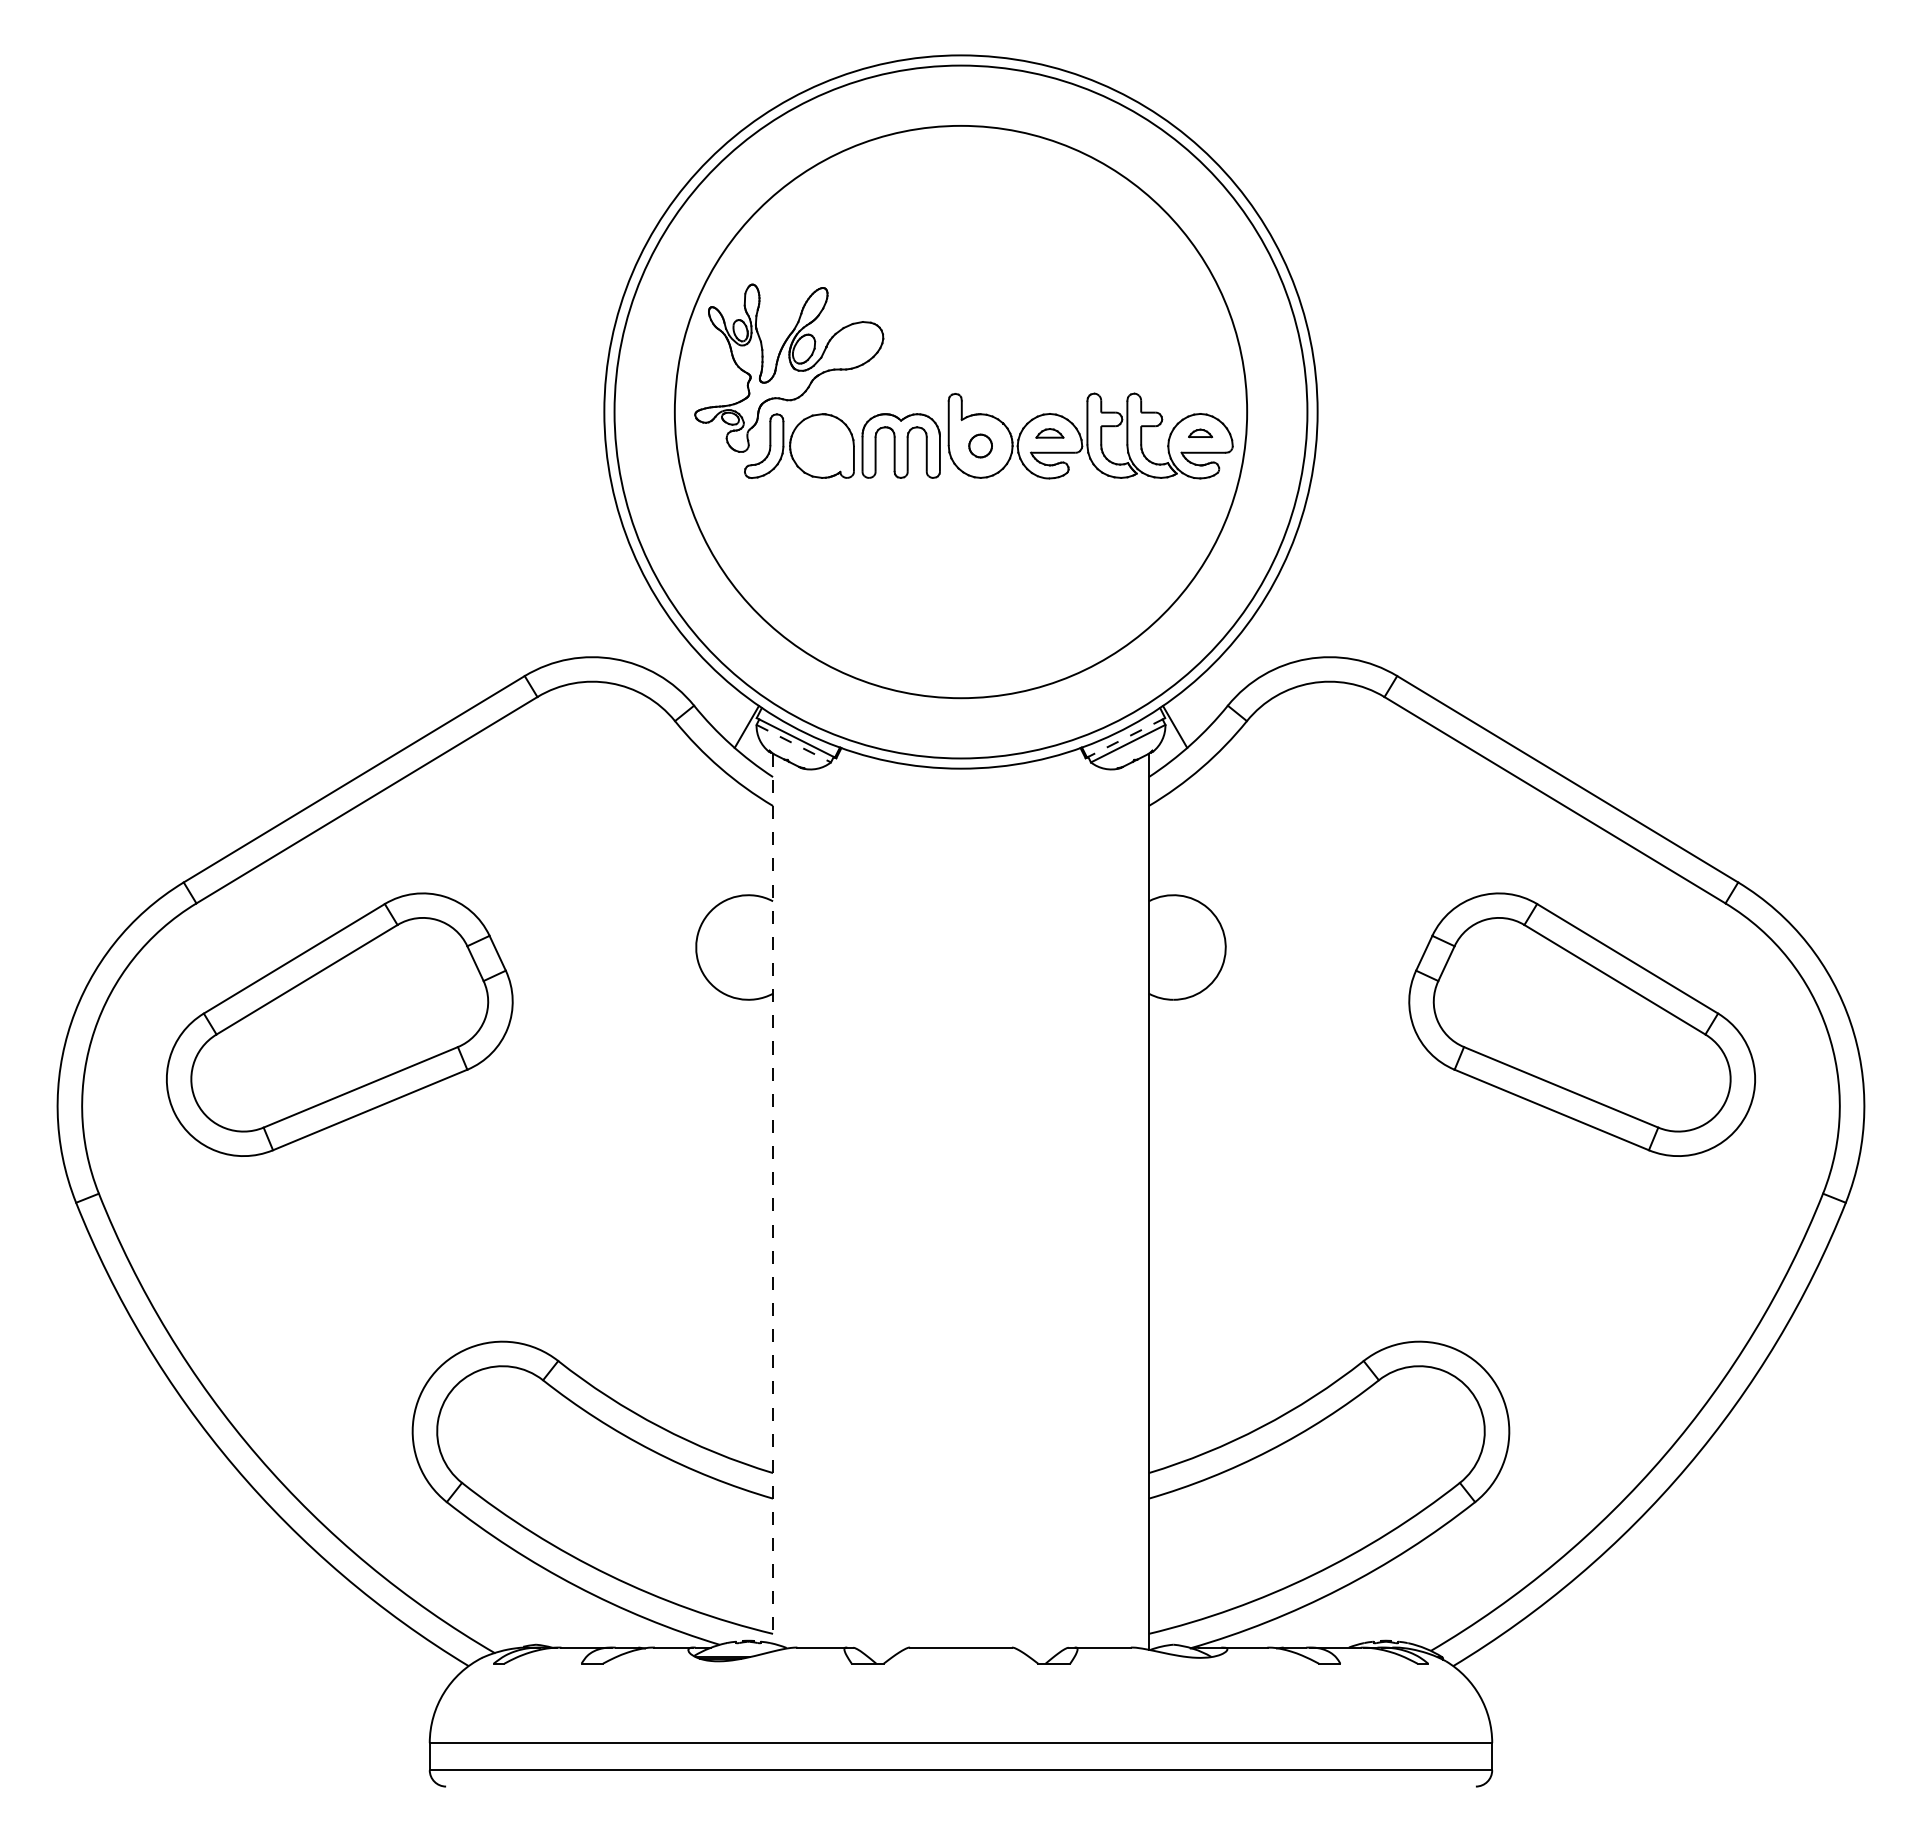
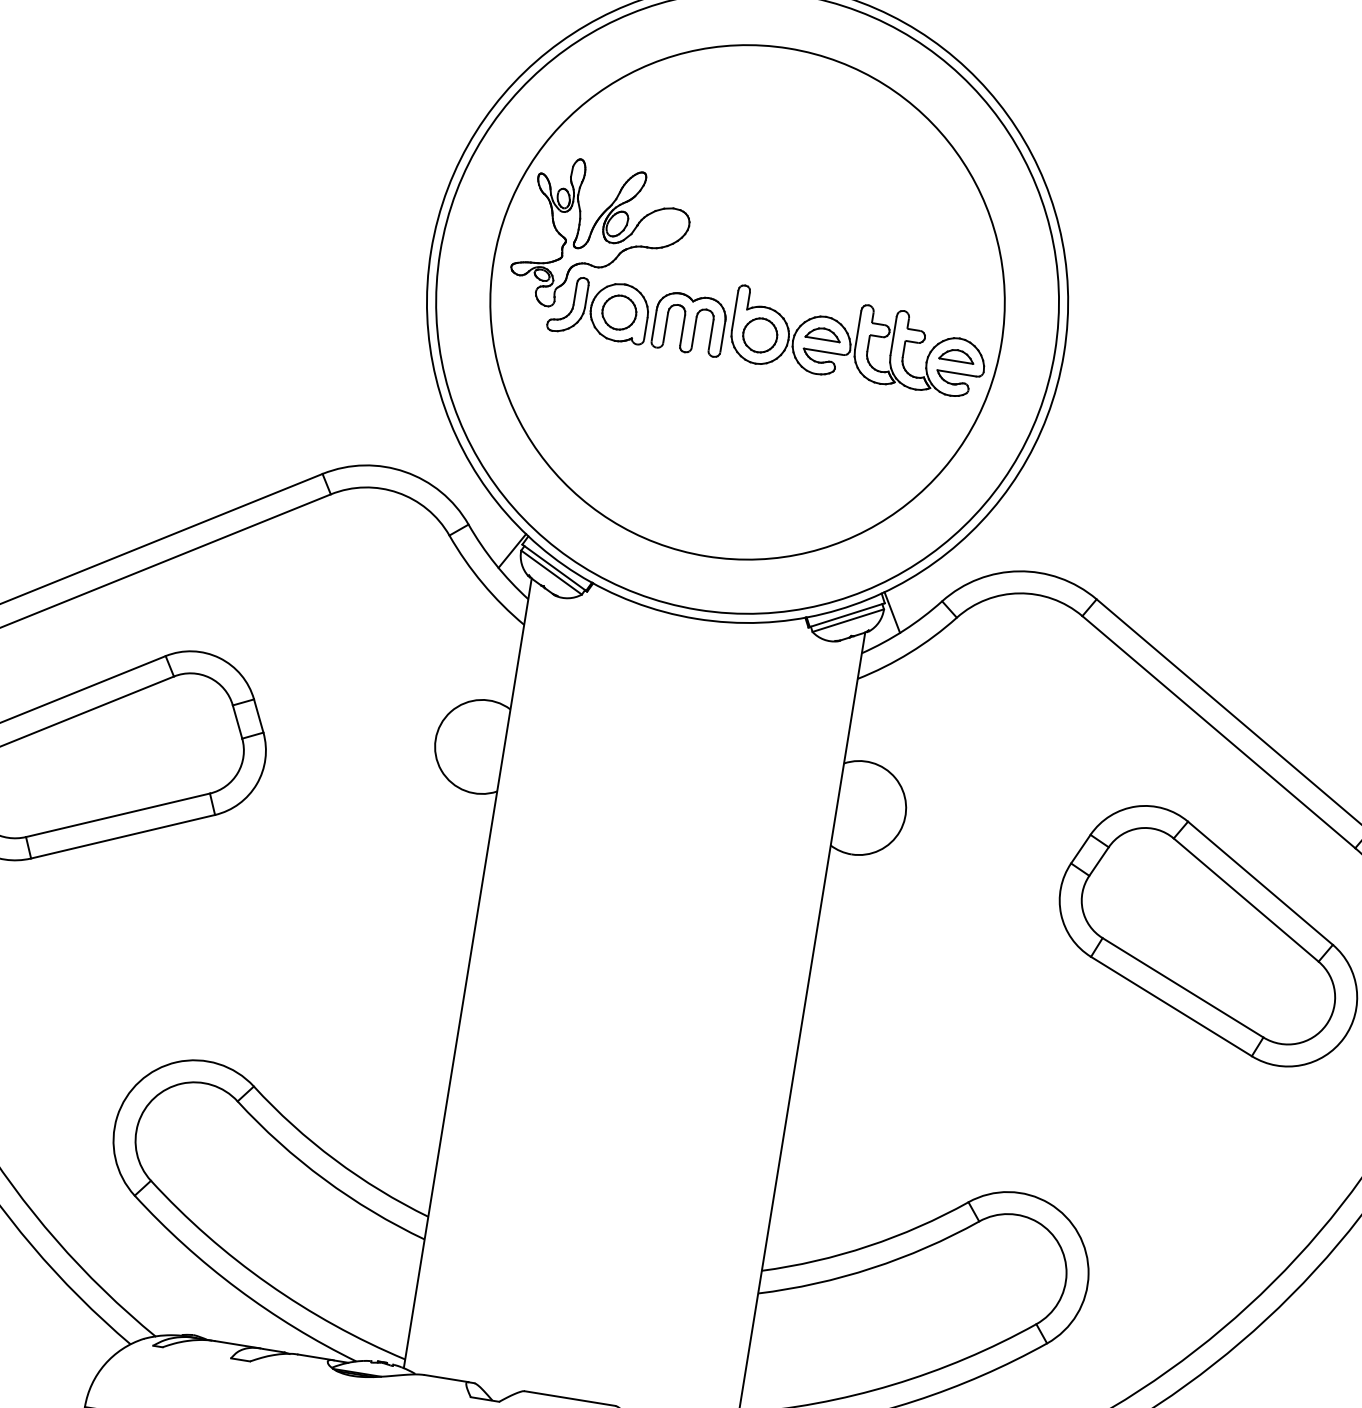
part: (1049, 433) -> (823, 334), size x1.43
part: (1200, 433) -> (956, 355), size x1.67
part: (821, 445) -> (619, 312), added
part: (980, 445) -> (760, 334), size x1.67
line: (1126, 737) -> (847, 614), dashed -> solid
line: (793, 743) -> (551, 572), dashed -> solid
line: (773, 1198) -> (468, 973), dashed -> solid

